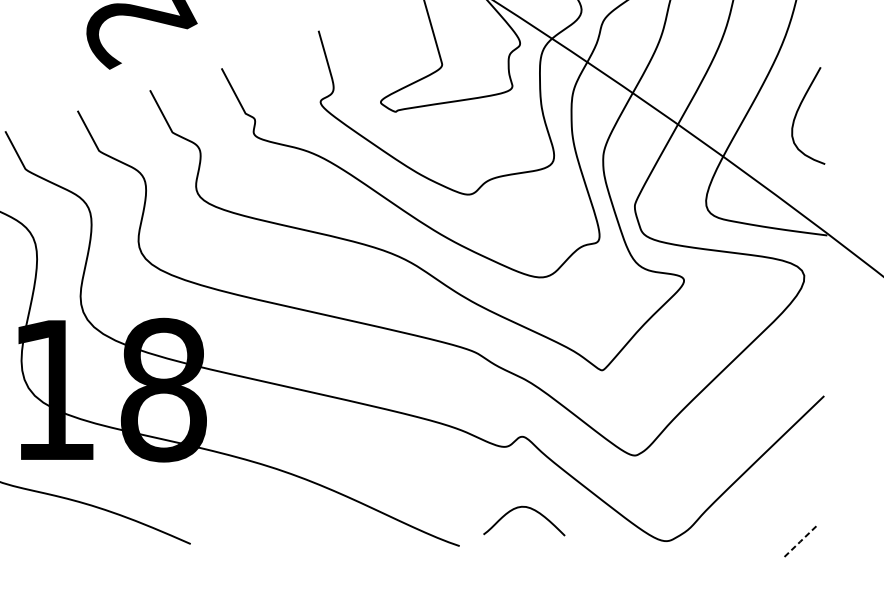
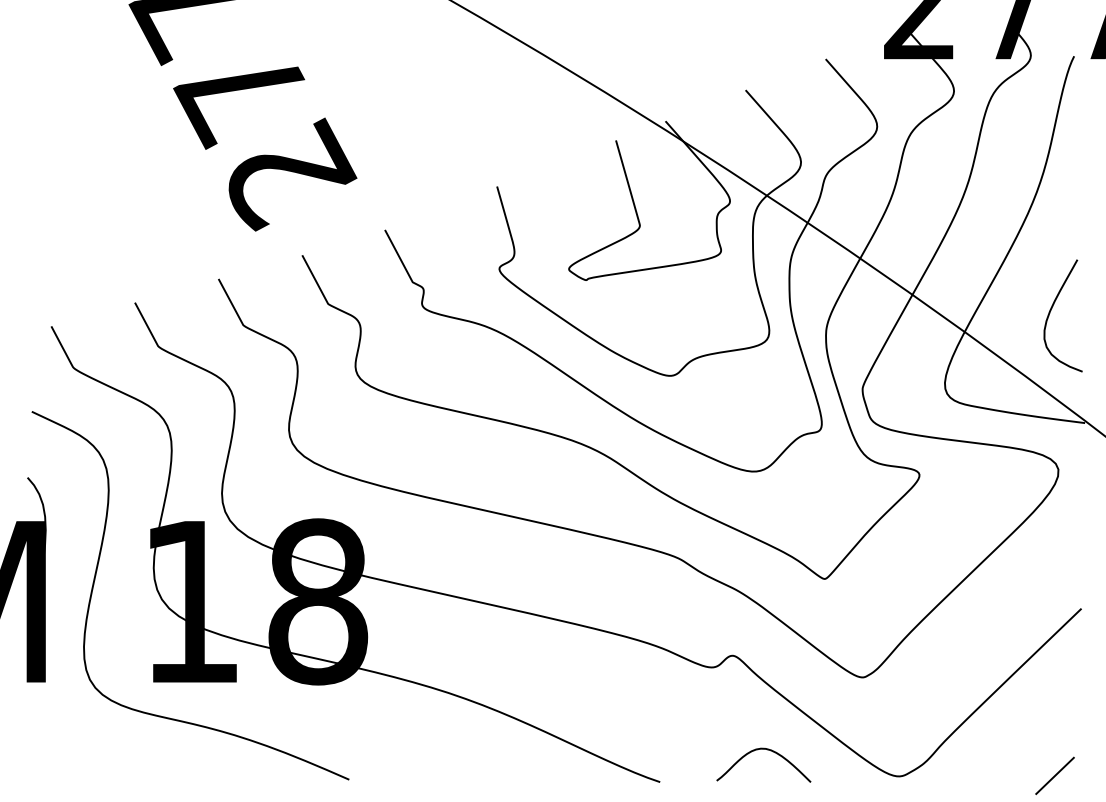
curve: (798, 111) -> (1051, 310), moved
curve: (527, 508) -> (767, 750), moved
line: (800, 541) -> (1054, 776), dashed -> solid

